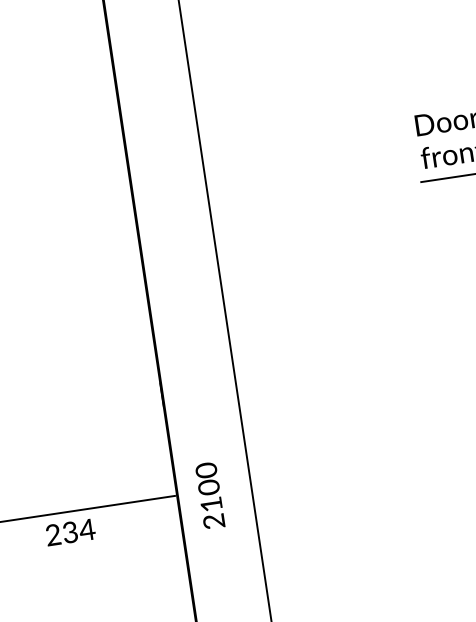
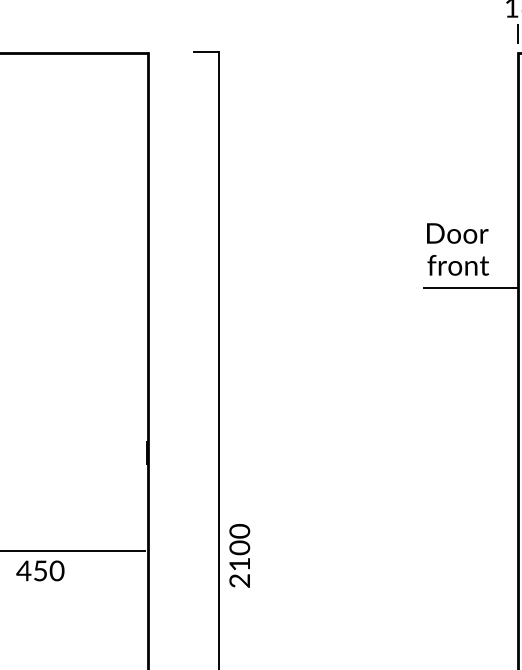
text: (209, 495) -> (239, 555), moved
text: (70, 532) -> (40, 570), 234 -> 450

